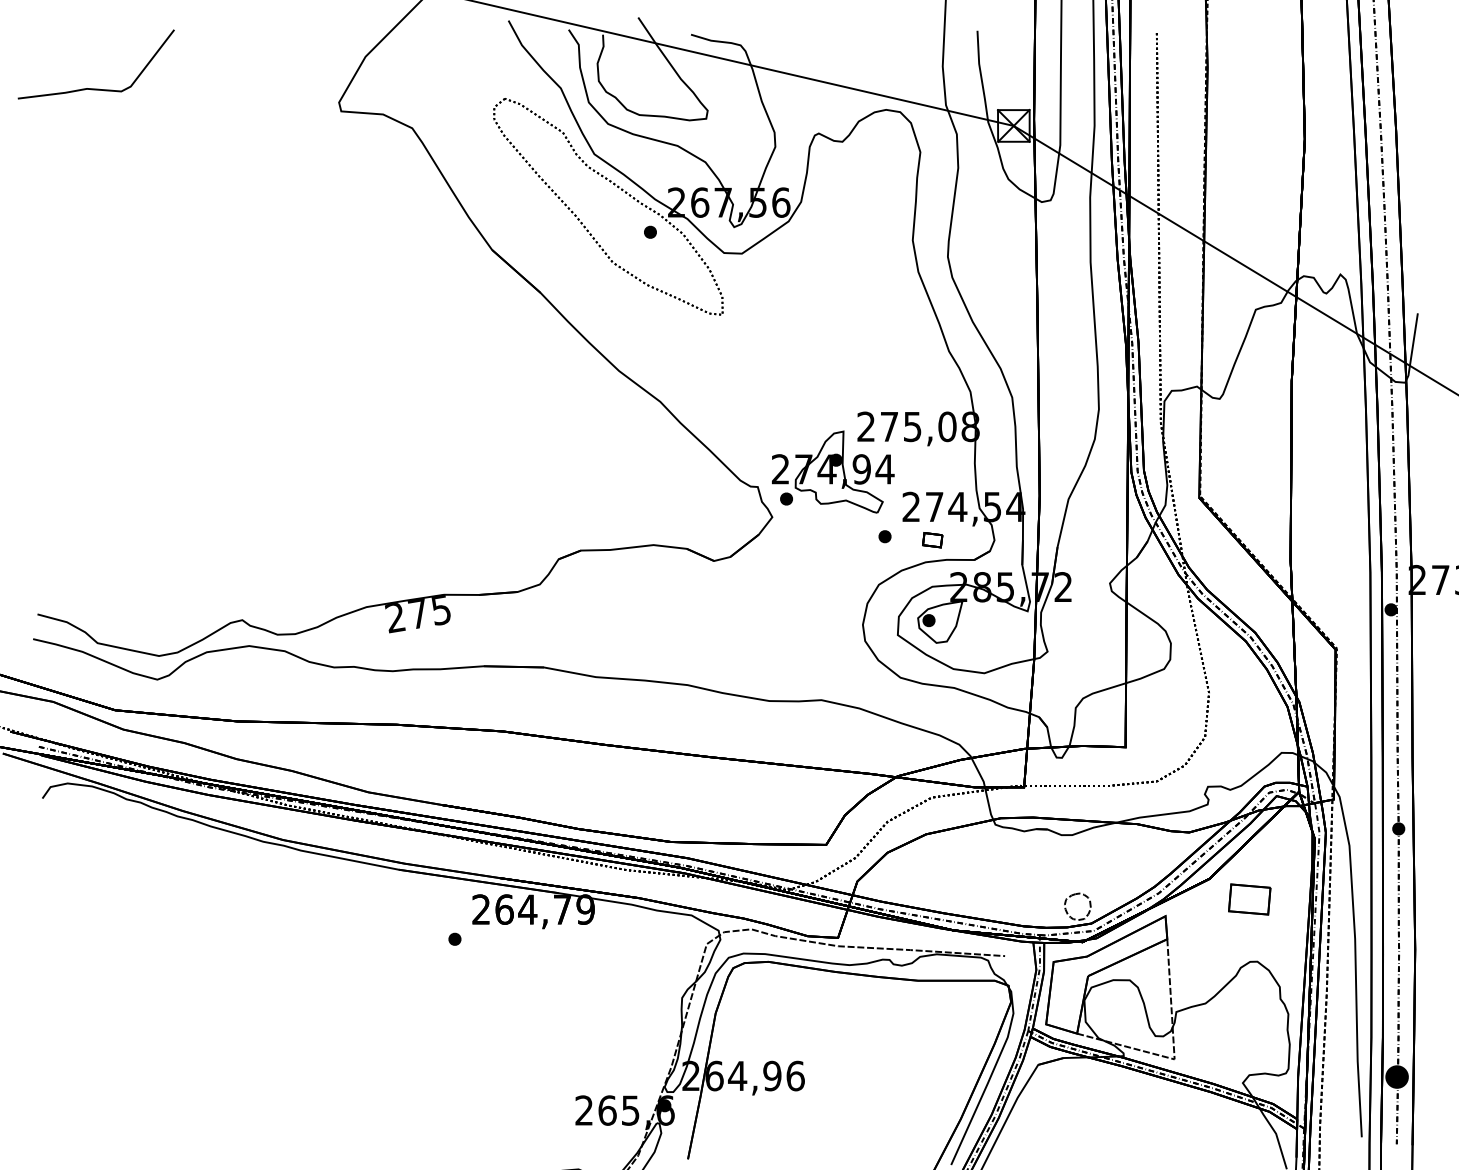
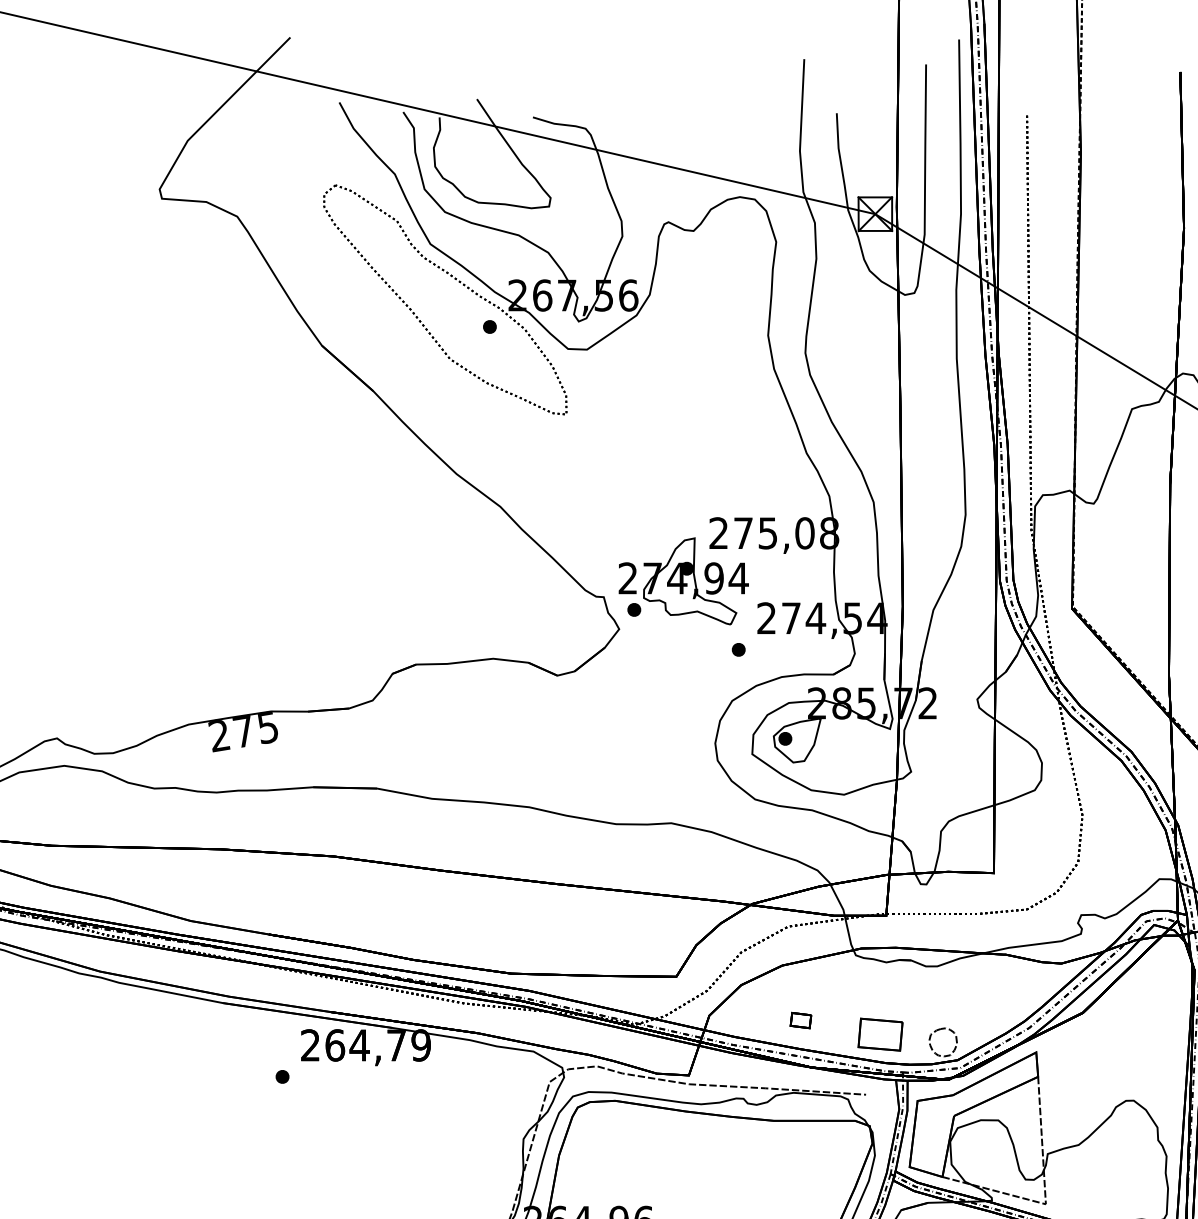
part: (932, 540) -> (800, 1020), moved
part: (1249, 899) -> (880, 1034), moved

